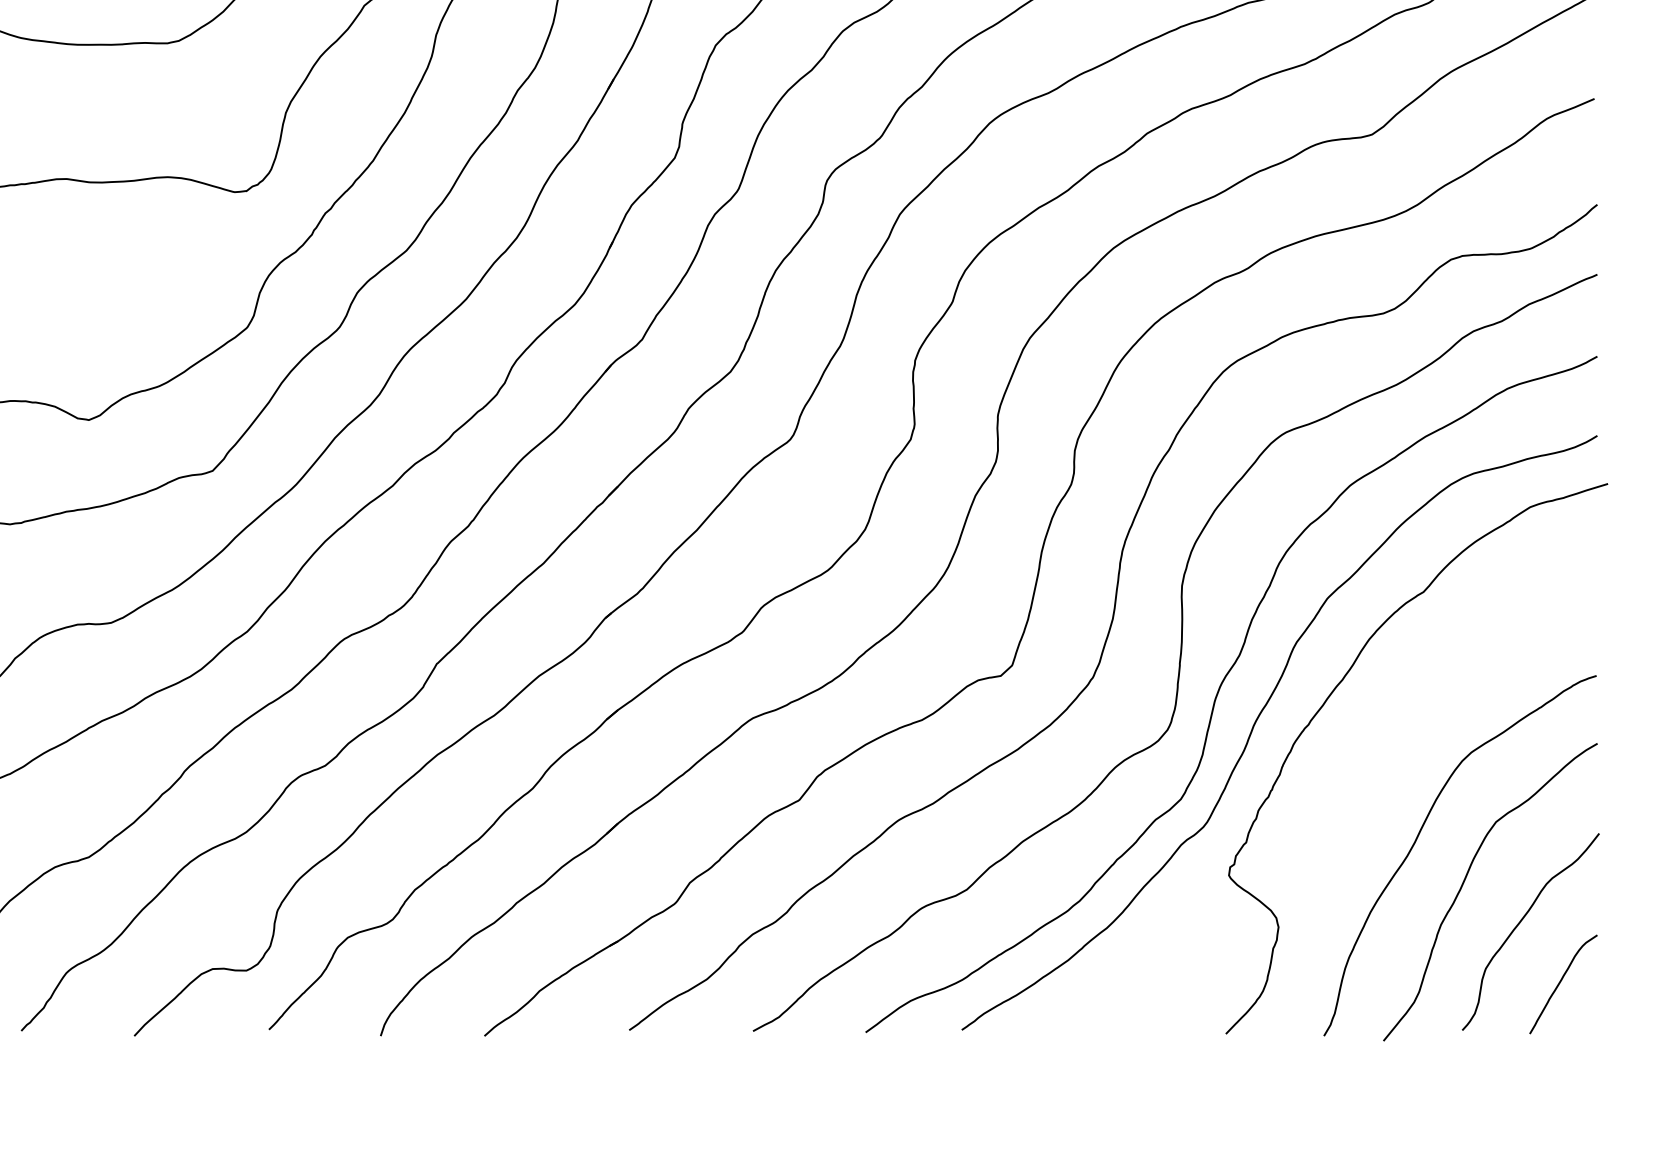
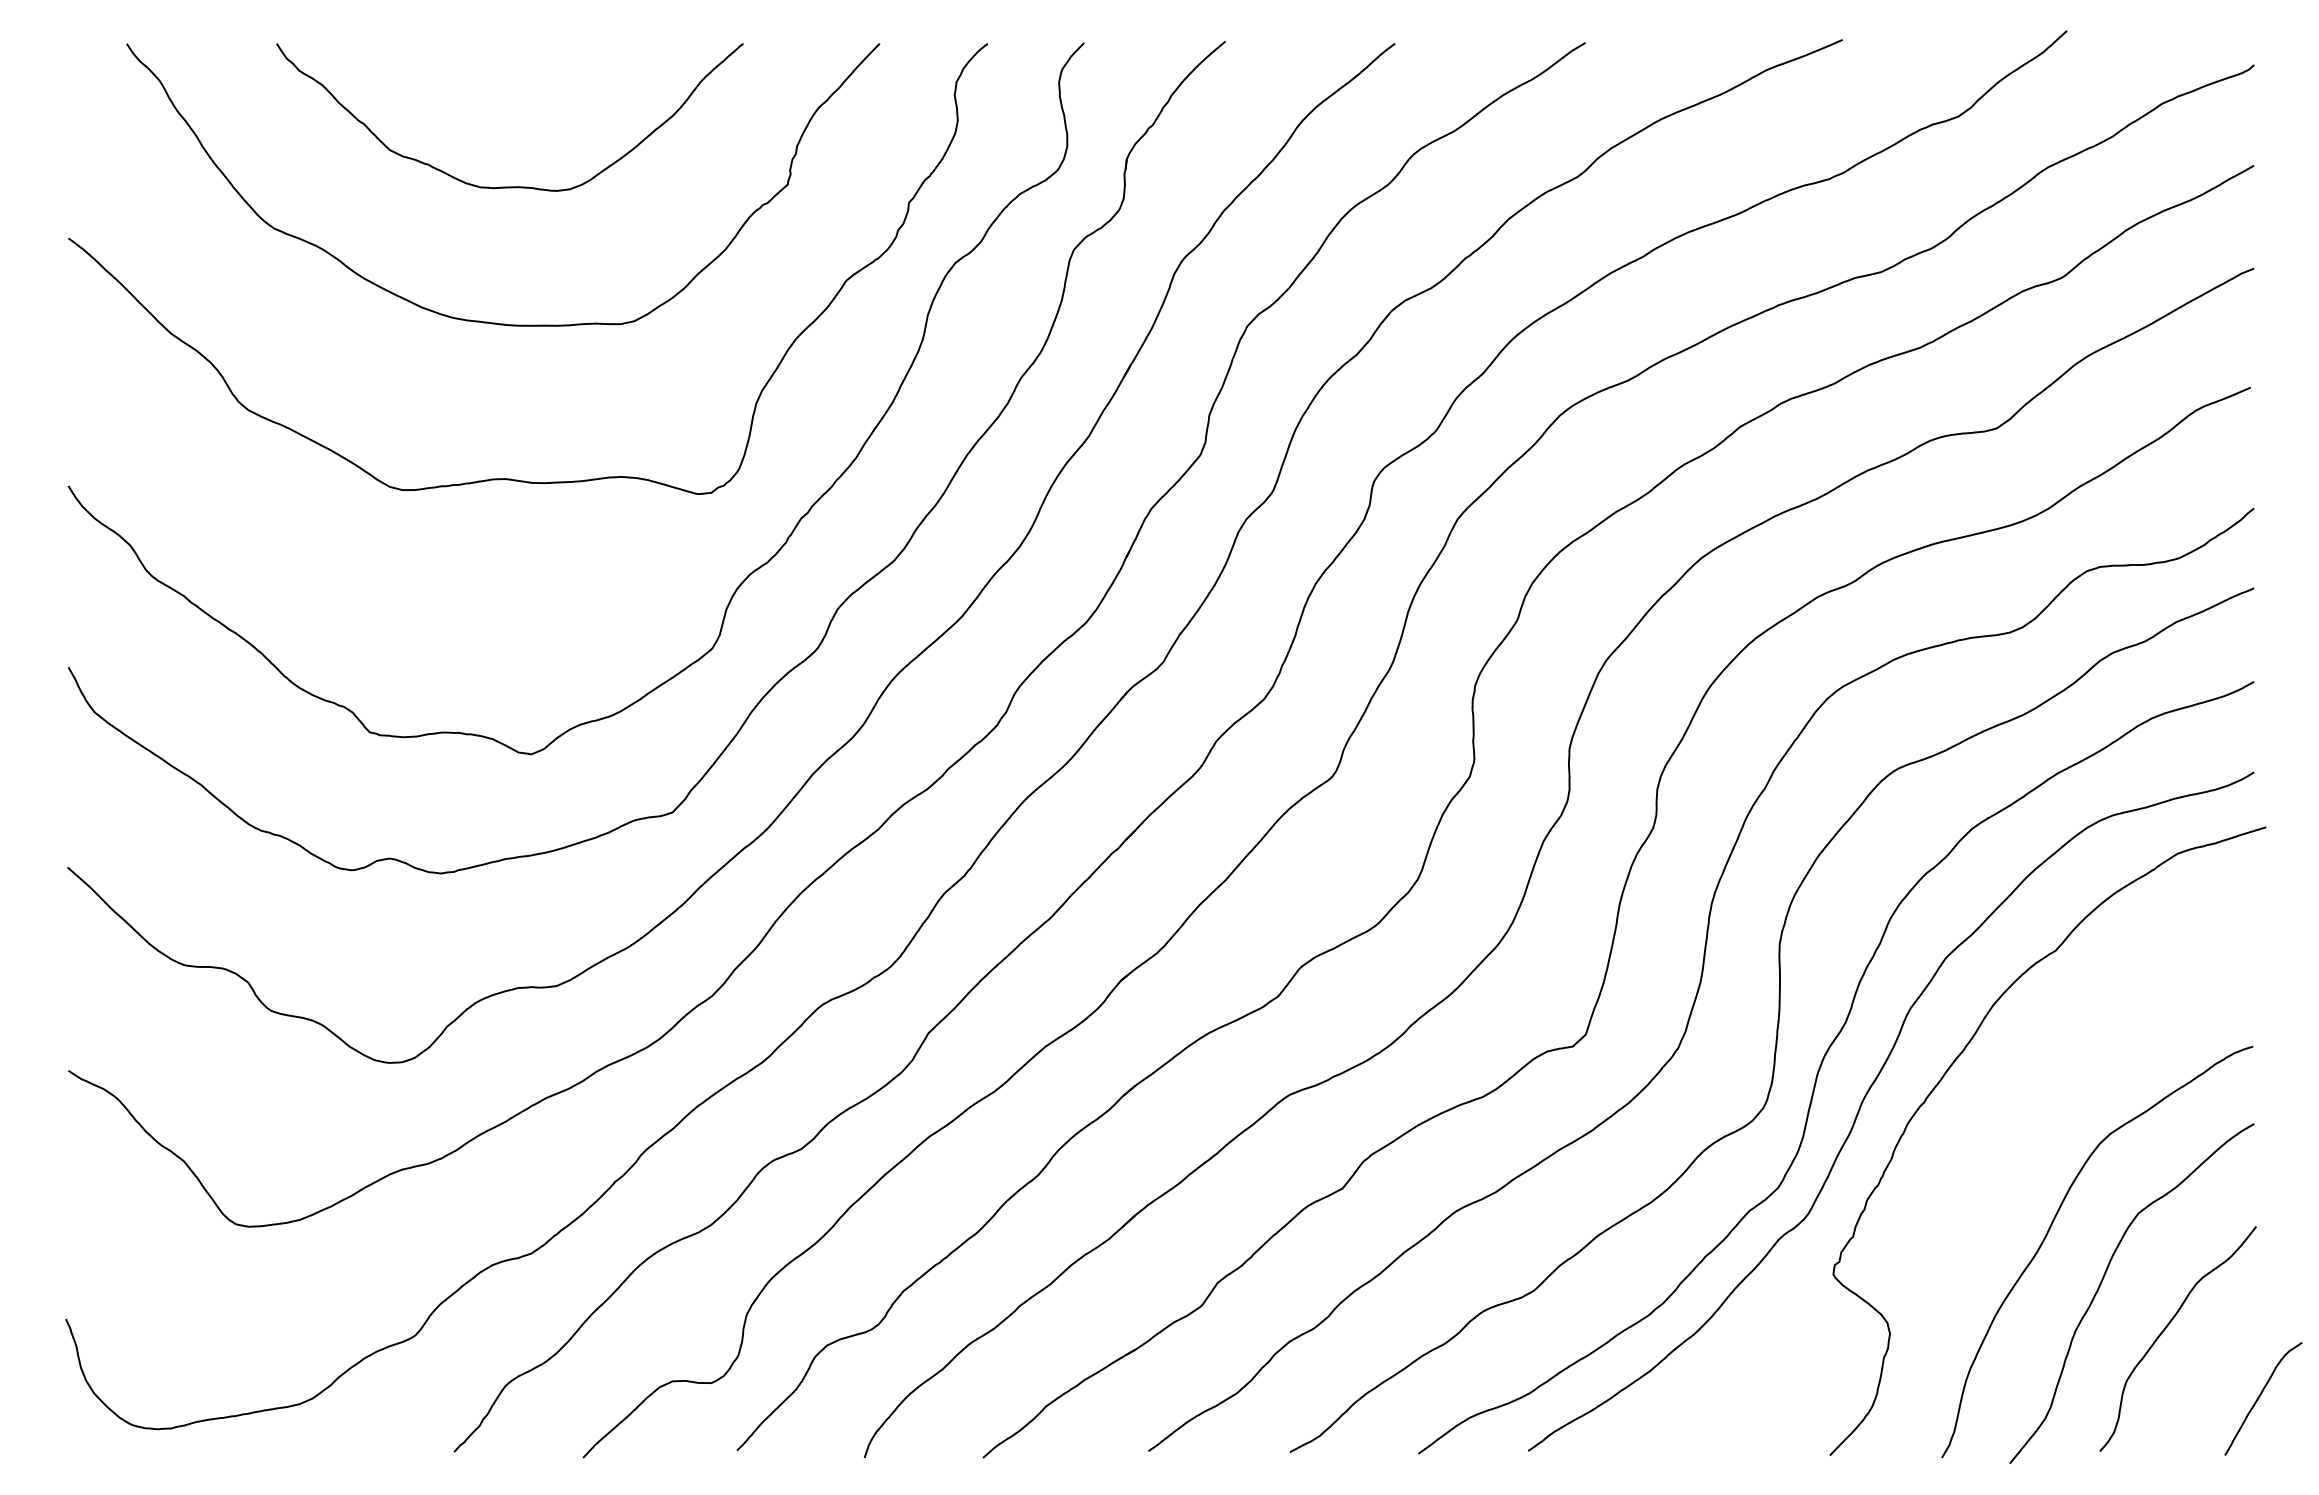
curve: (1561, 981) -> (2261, 1395), moved

